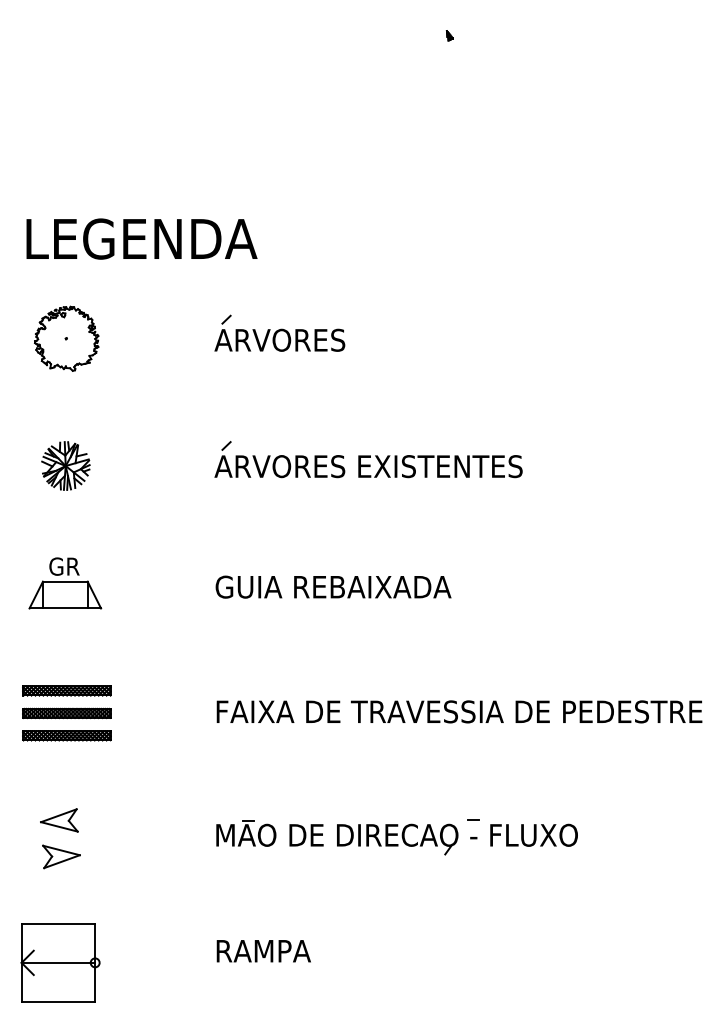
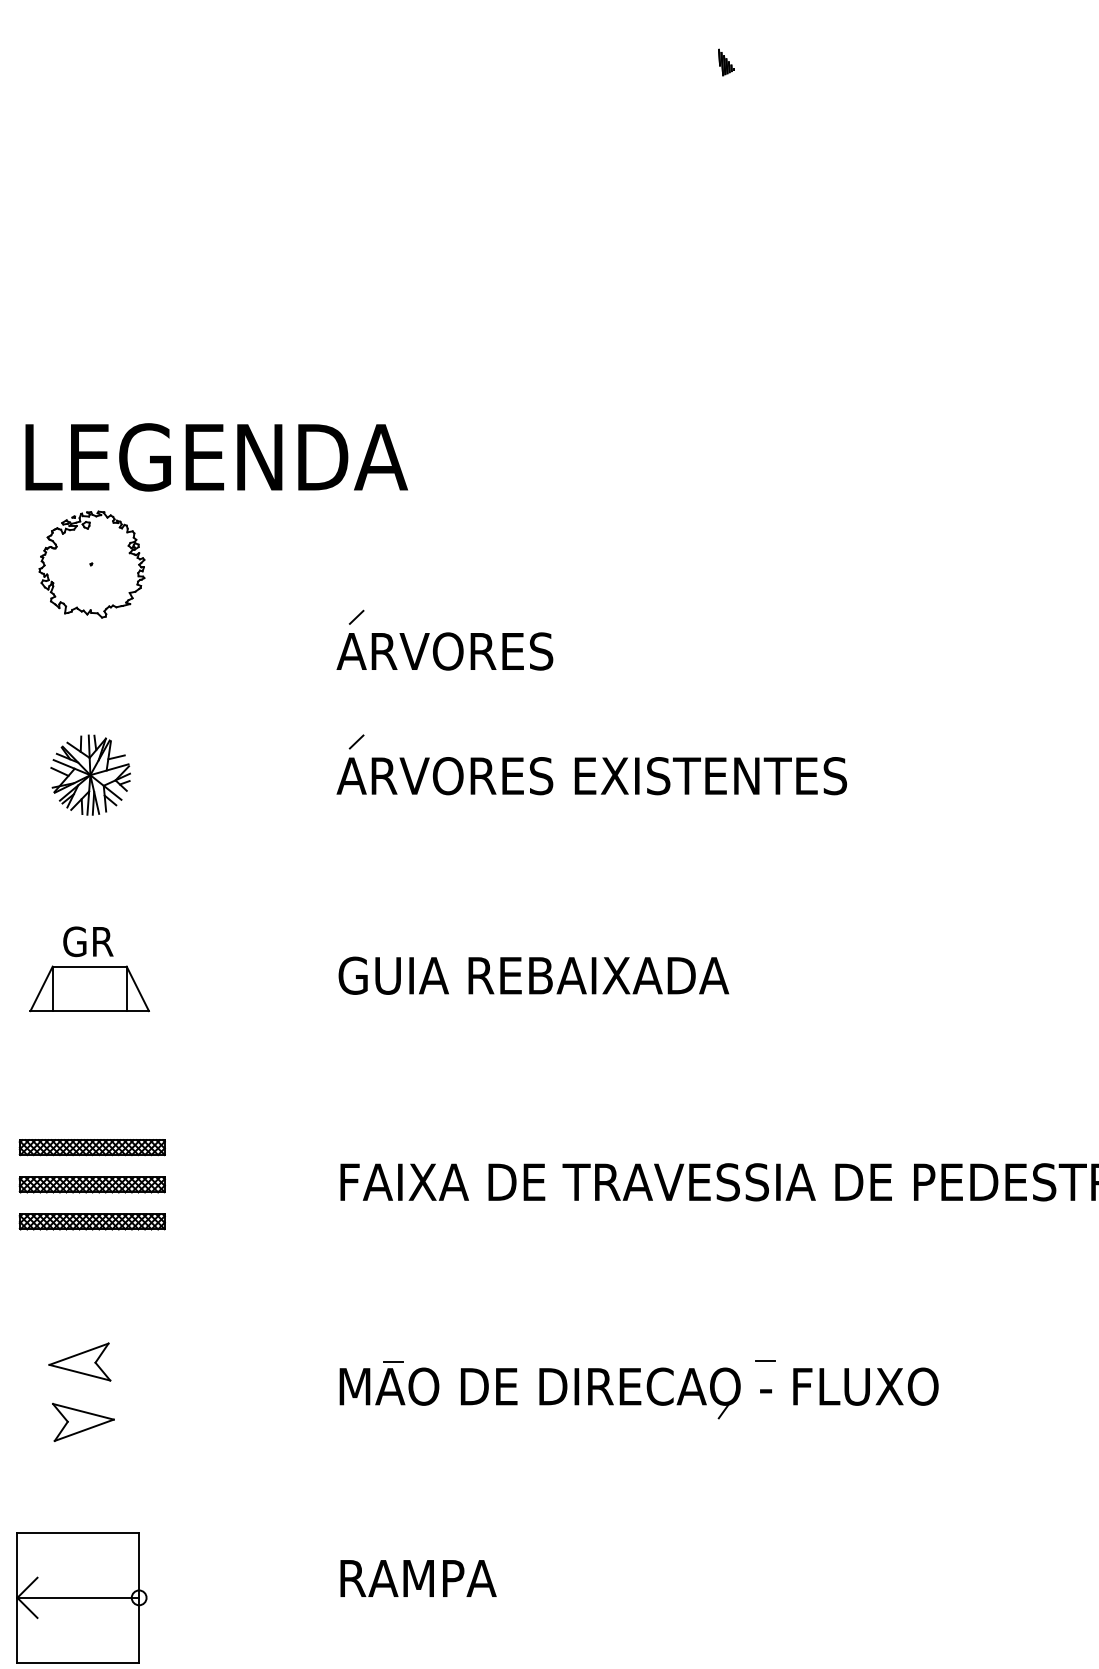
part: (449, 35) -> (725, 62), size x1.6
text: (141, 238) -> (215, 456), moved
part: (279, 332) -> (444, 638), moved

